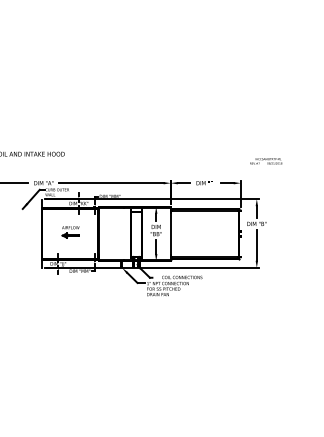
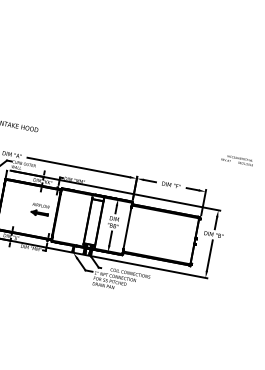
text: (266, 161) -> (237, 160), moved
part: (70, 232) -> (39, 210), moved

